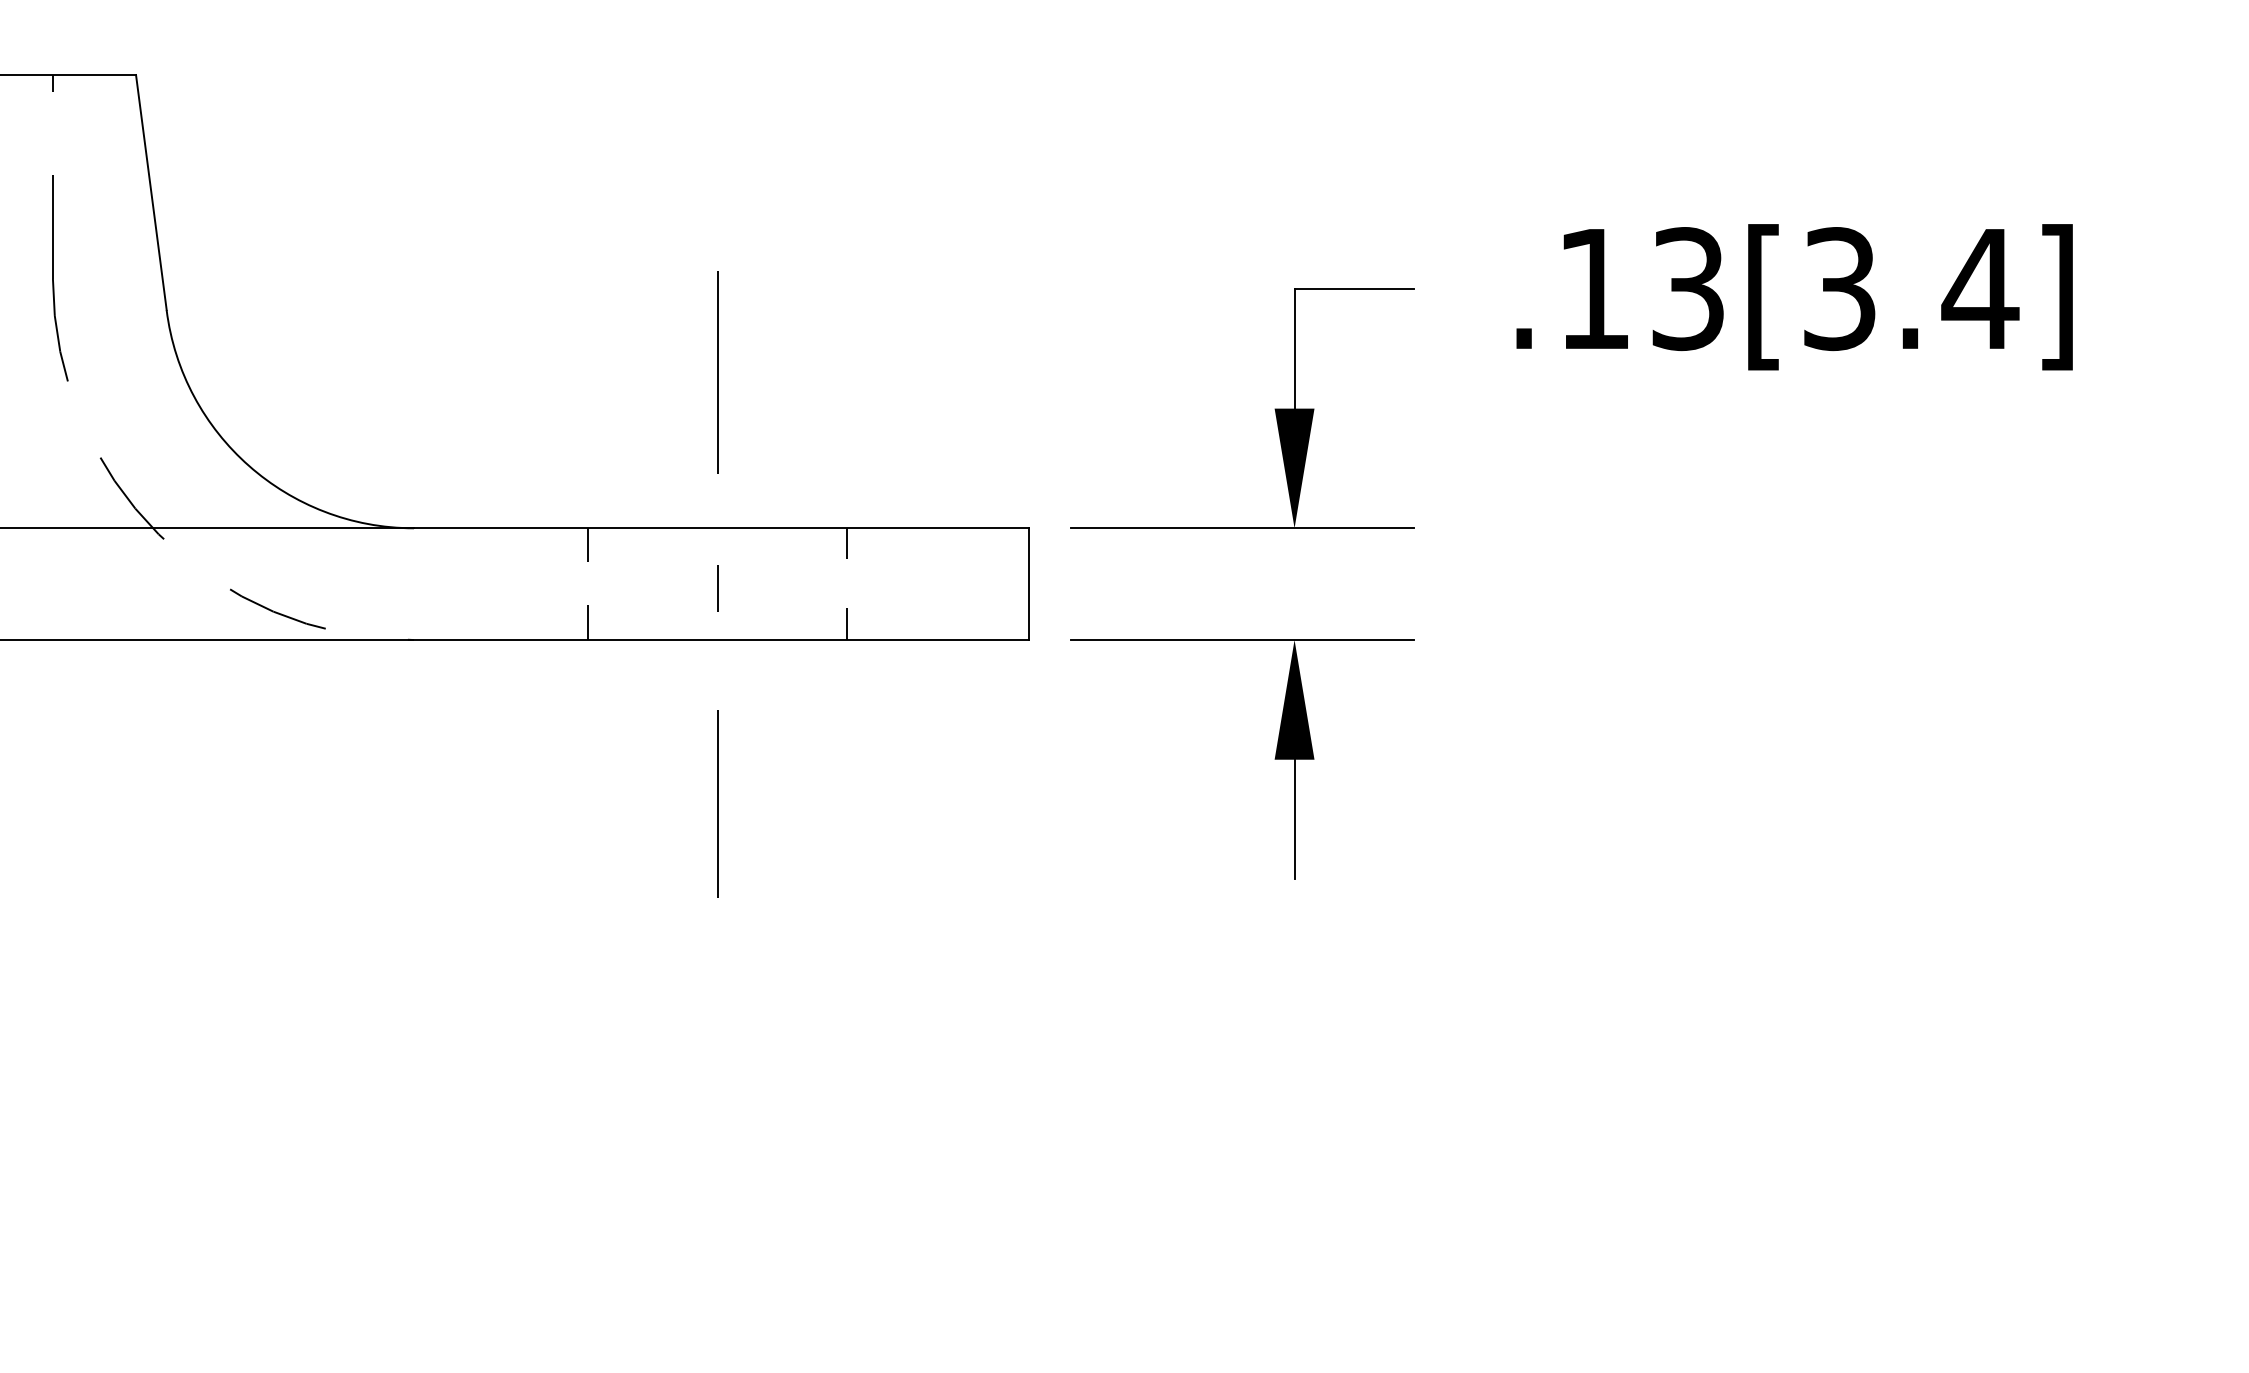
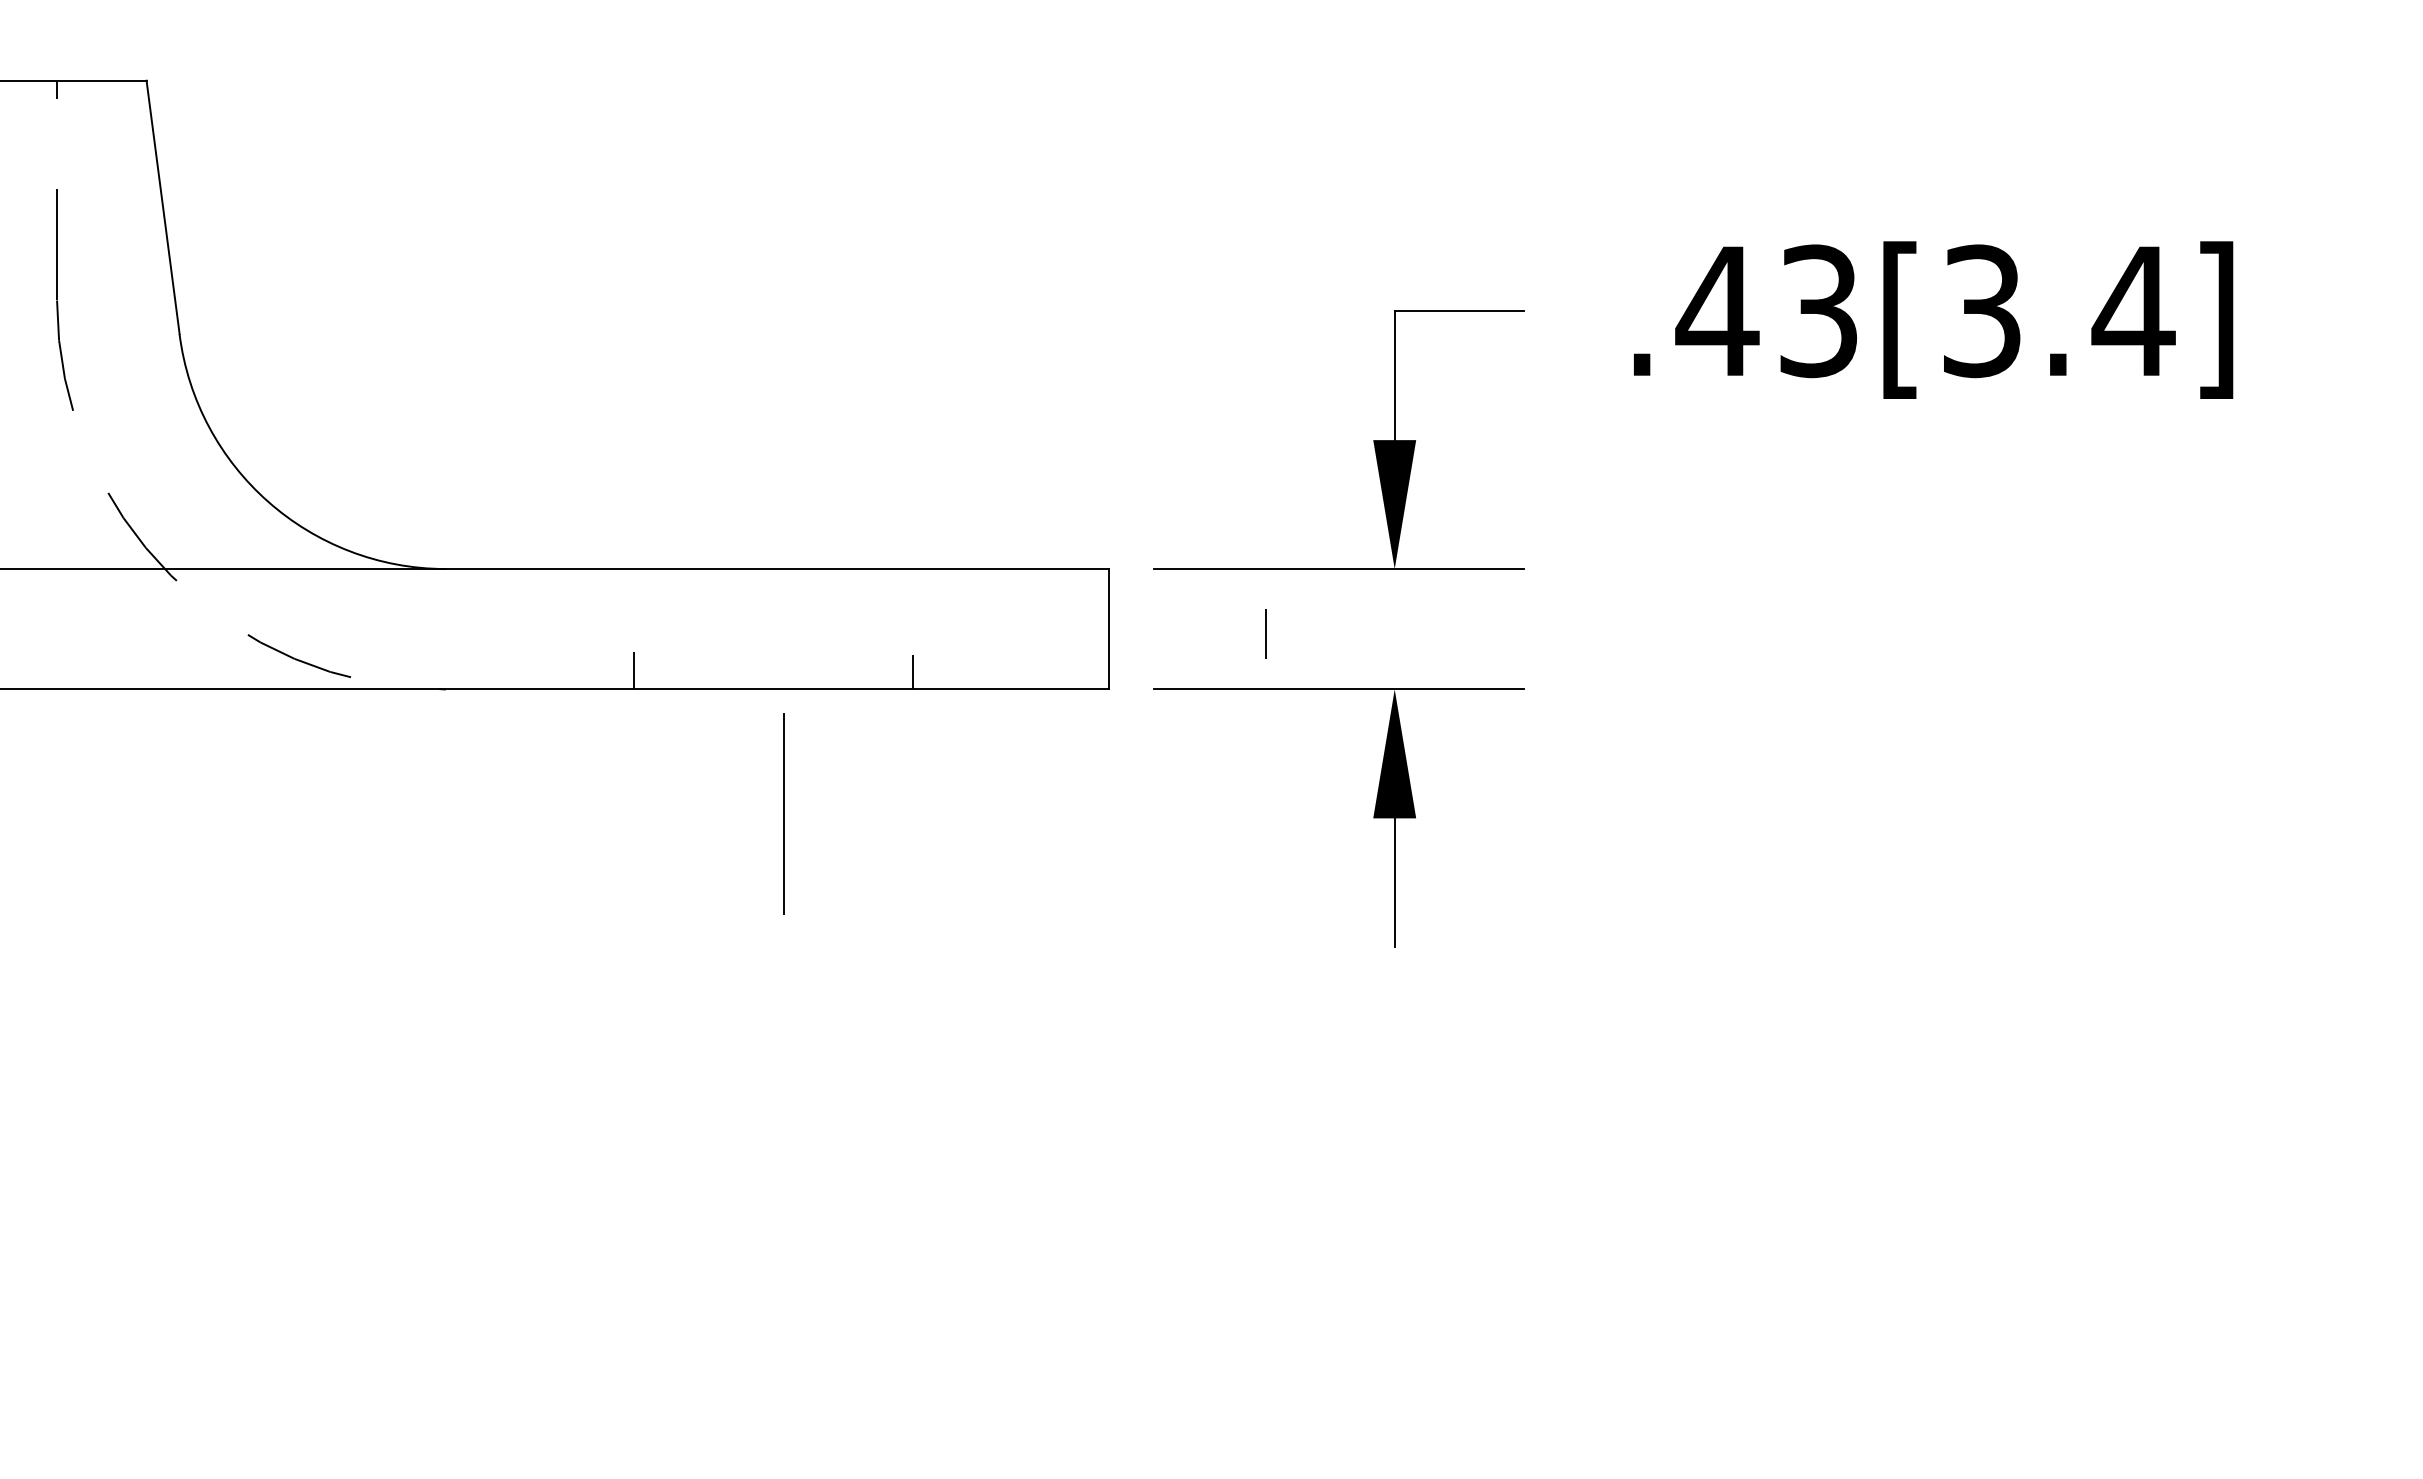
text: (1594, 288) -> (1717, 310), .13[3.4] -> .43[3.4]
line: (717, 371) -> (772, 400), removed
line: (846, 543) -> (912, 585), removed
line: (588, 545) -> (633, 587), removed
line: (717, 588) -> (1265, 633), moved
line: (717, 803) -> (783, 813), moved

